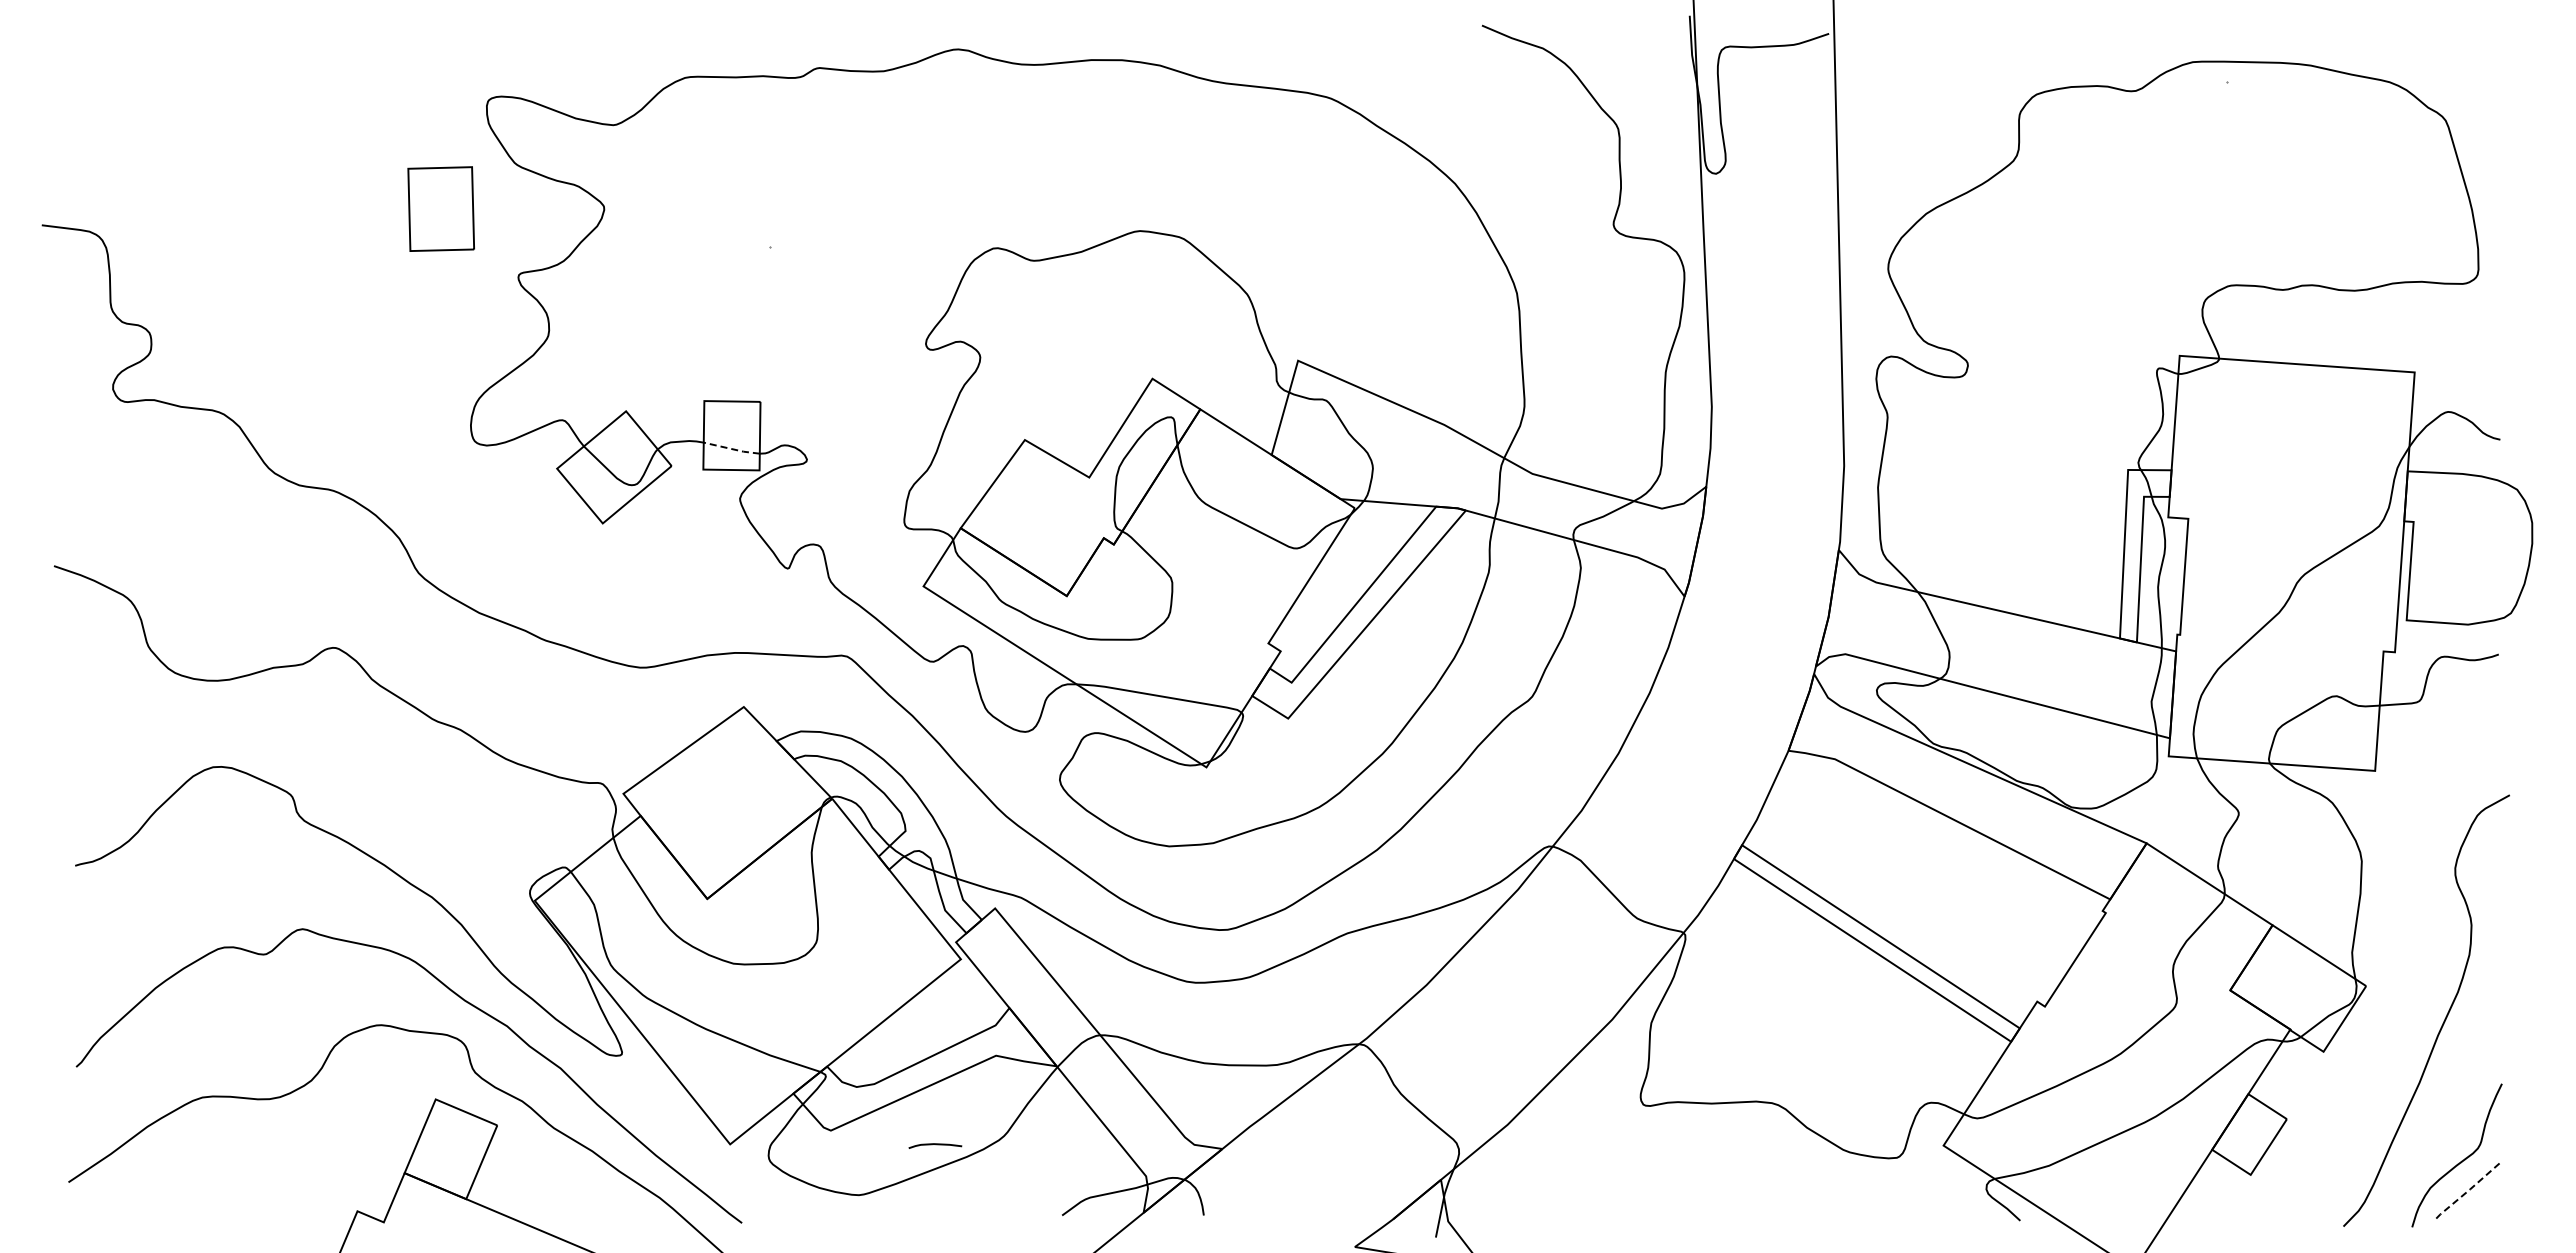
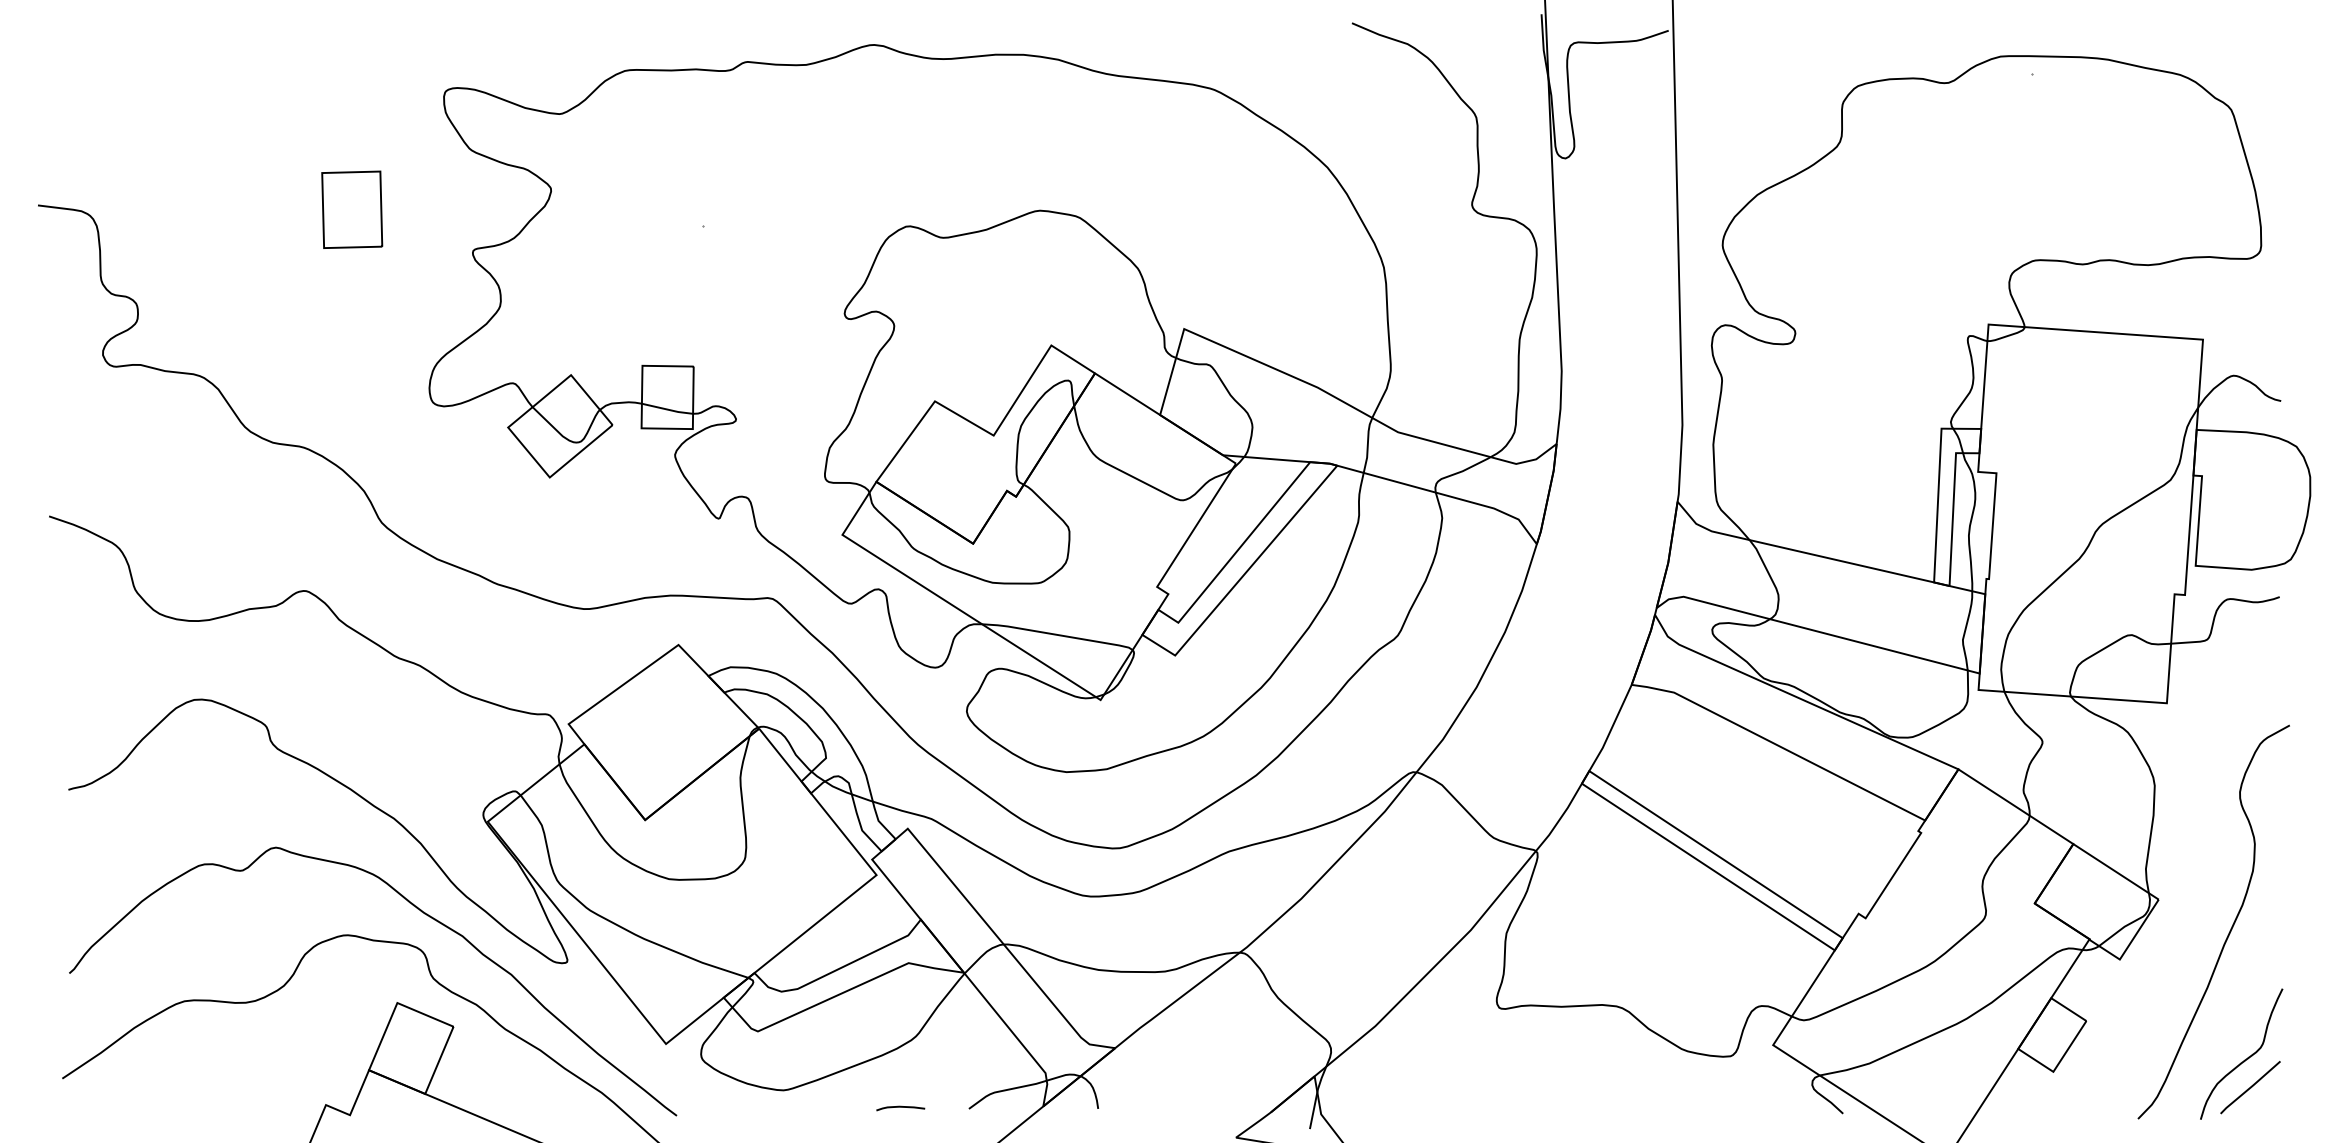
part: (440, 208) -> (351, 209), moved
line: (731, 449) -> (667, 410), dashed -> solid
curve: (935, 1145) -> (900, 1107), moved
line: (2467, 1192) -> (2251, 1087), dashed -> solid

